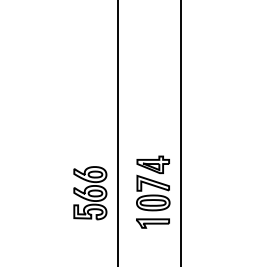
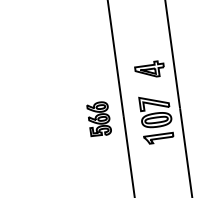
part: (152, 164) -> (149, 69), moved
part: (90, 193) -> (99, 119), size x0.7

